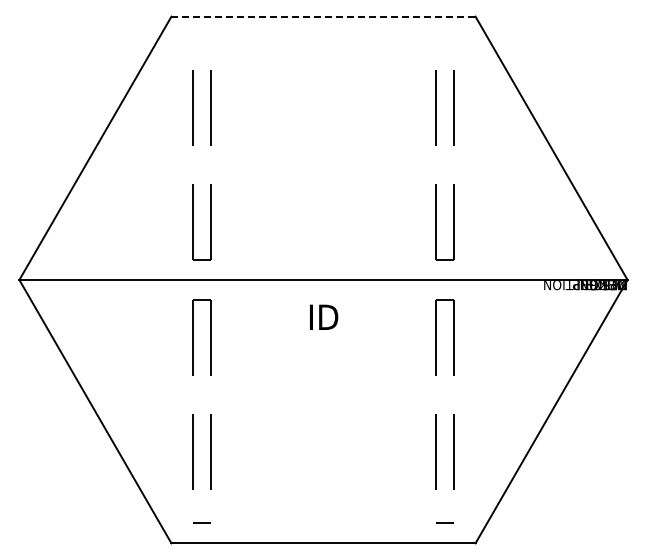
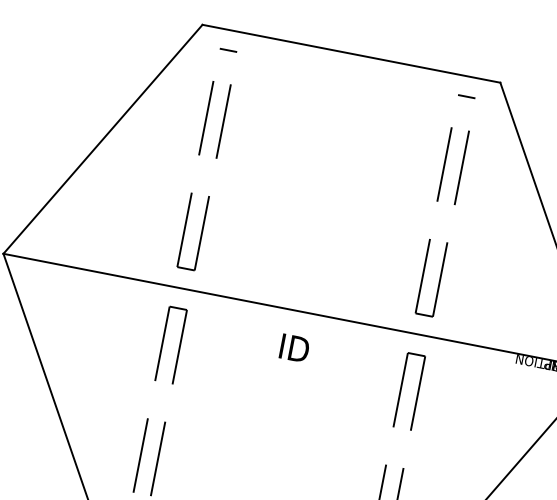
line: (323, 16) -> (351, 53), dashed -> solid
line: (201, 36) -> (228, 50), added
line: (444, 36) -> (466, 96), added

